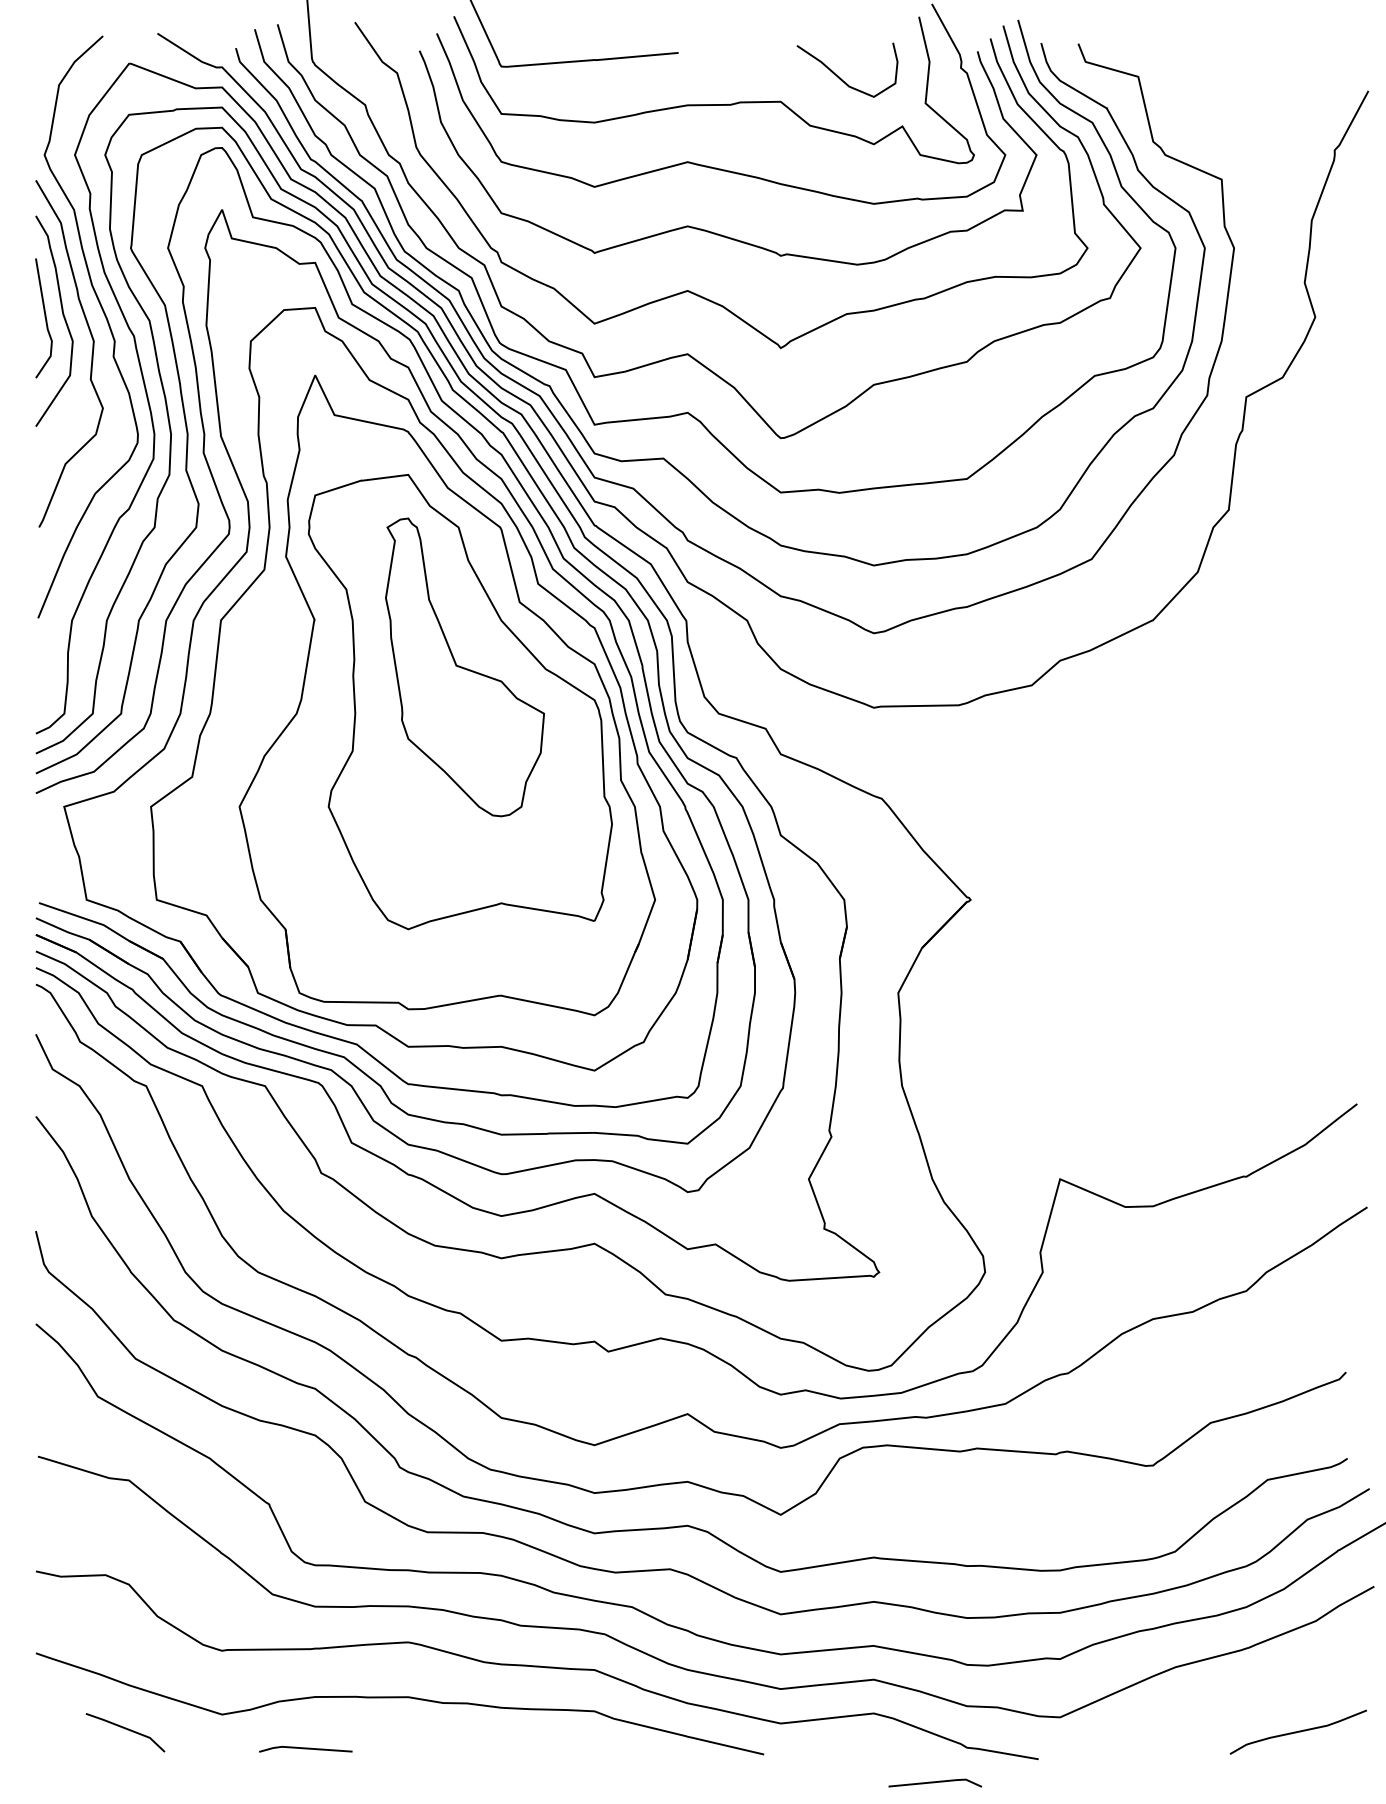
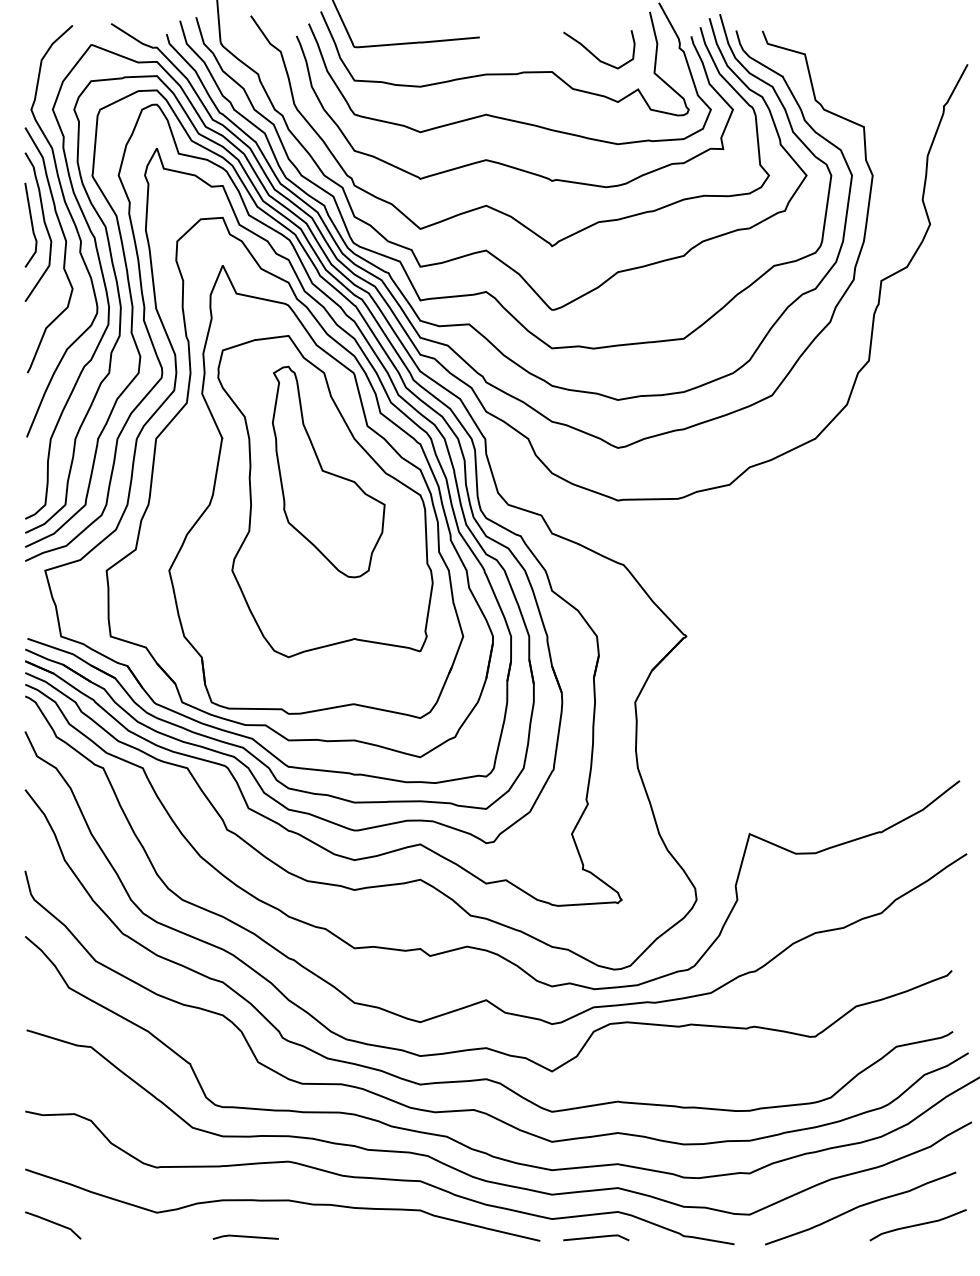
curve: (1216, 1706) -> (860, 1207), added
line: (127, 1730) -> (54, 1223), moved
line: (305, 1748) -> (245, 1236), moved
line: (935, 1782) -> (596, 1237), moved

